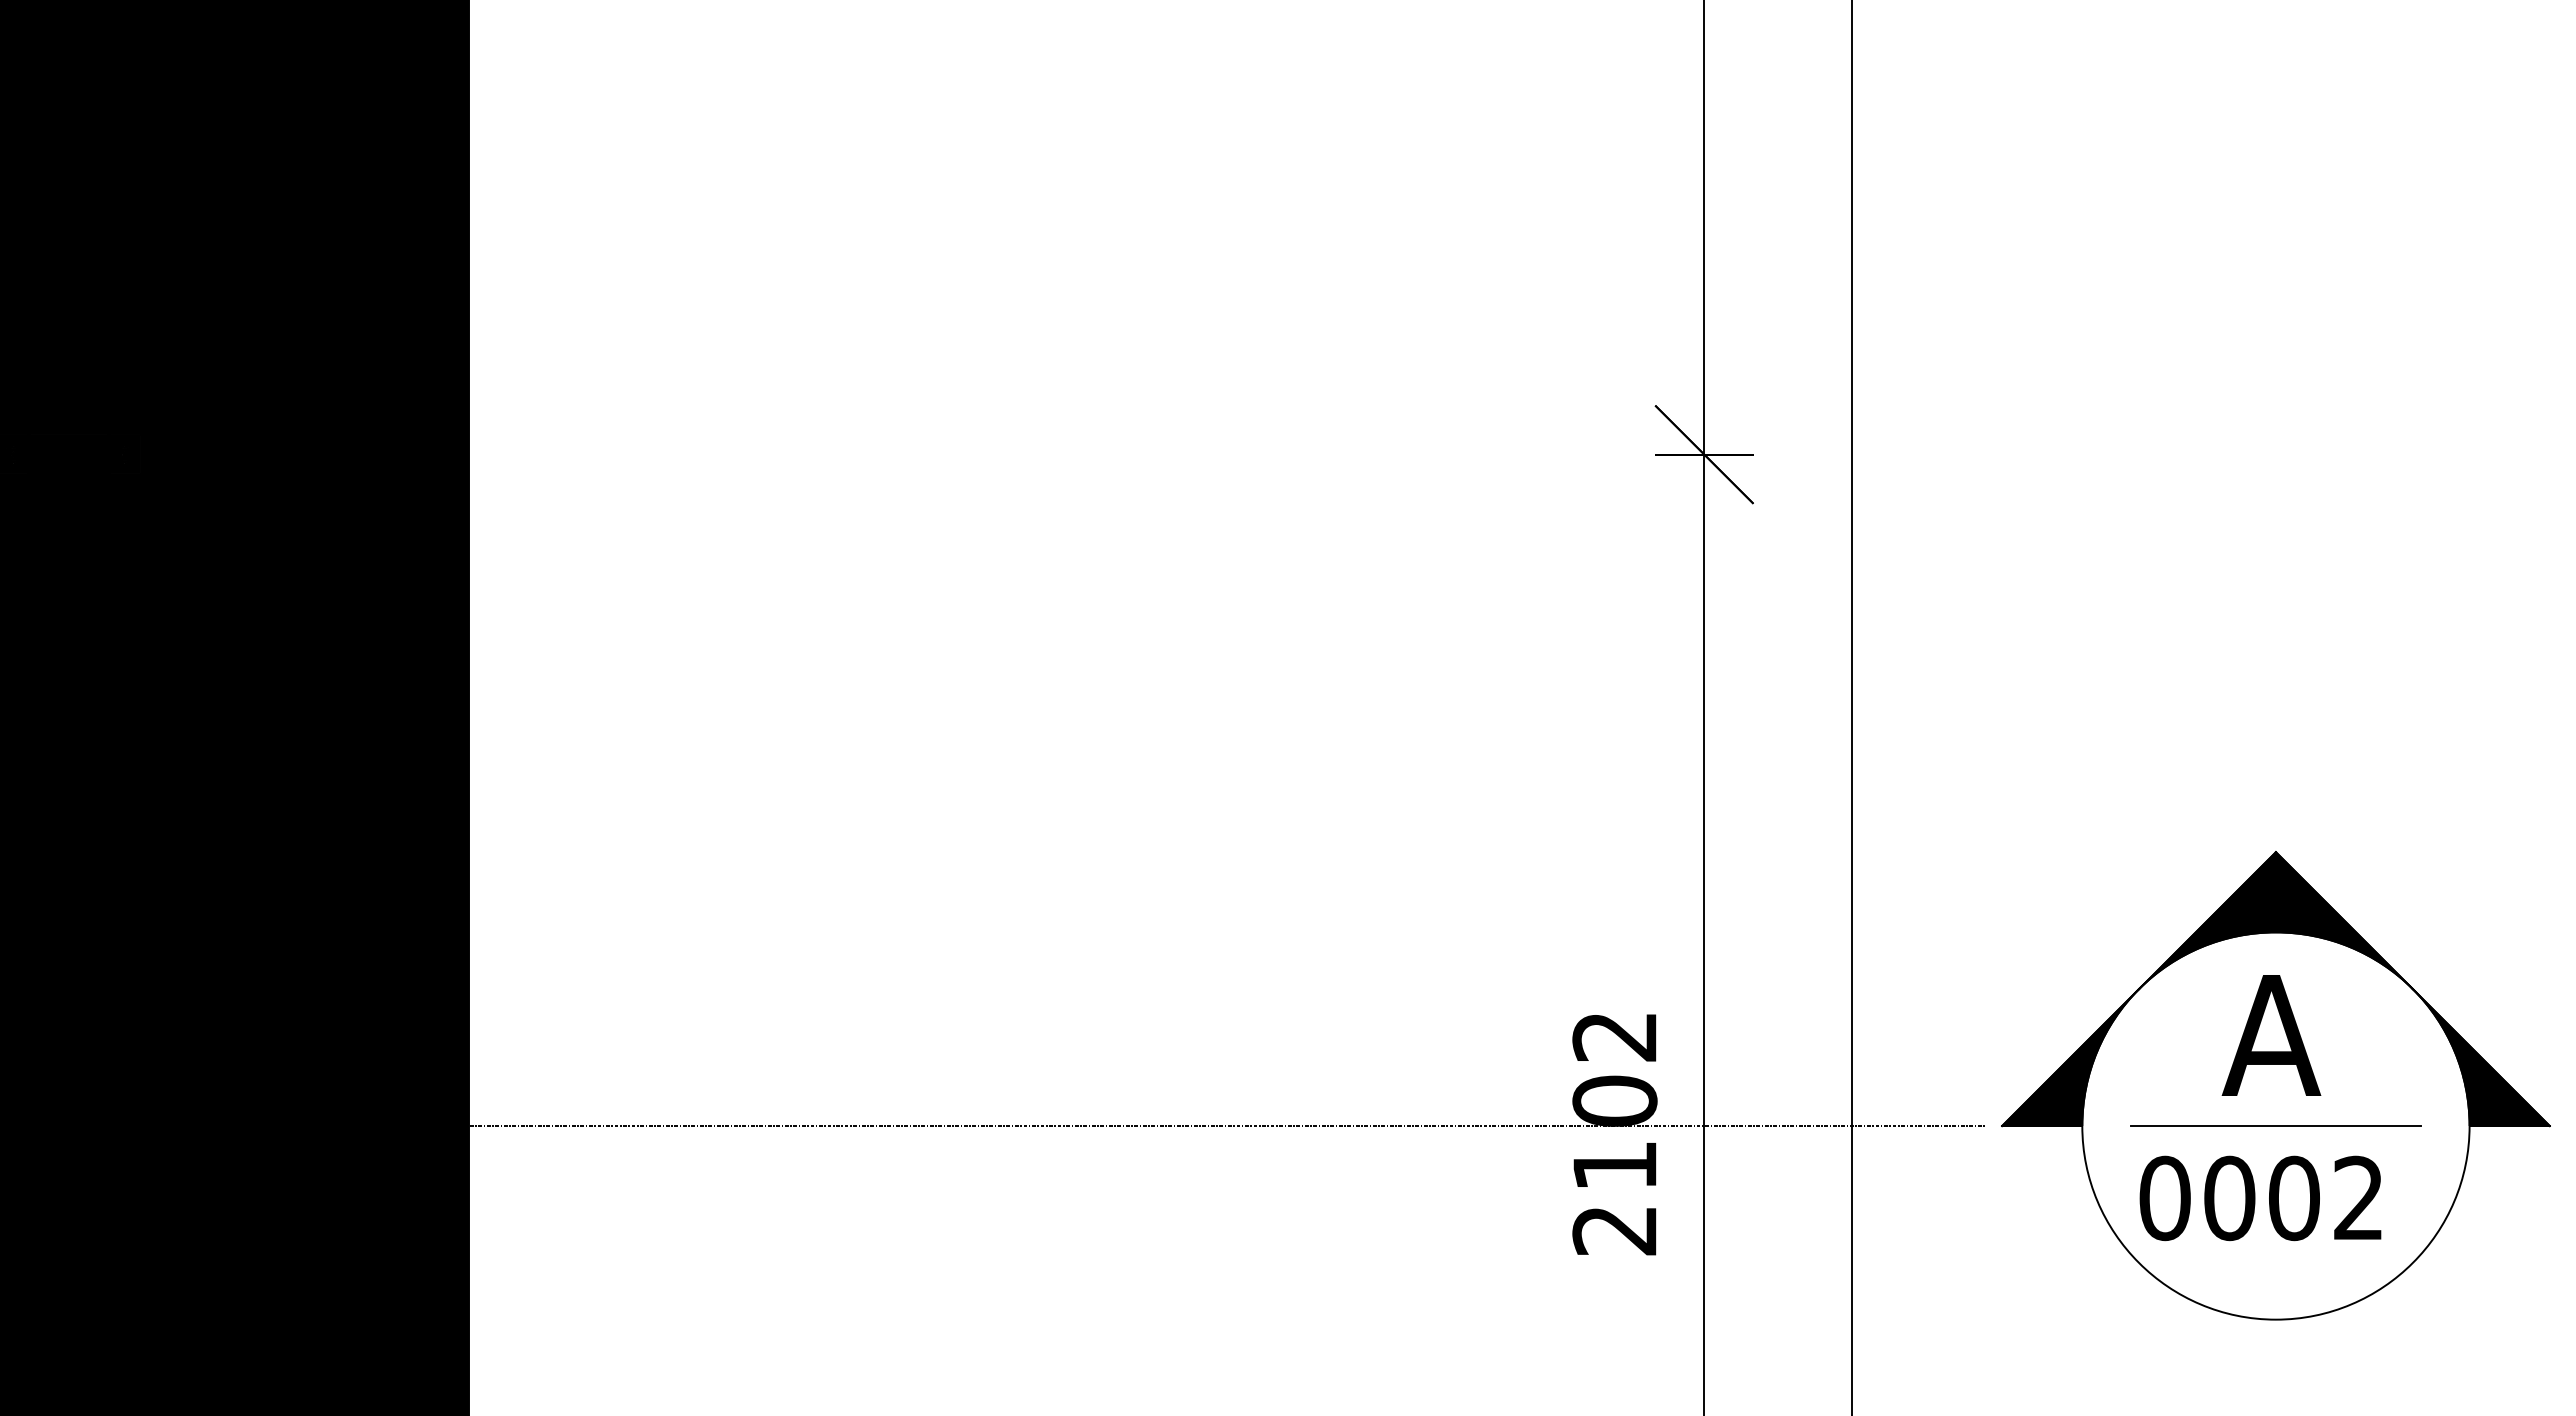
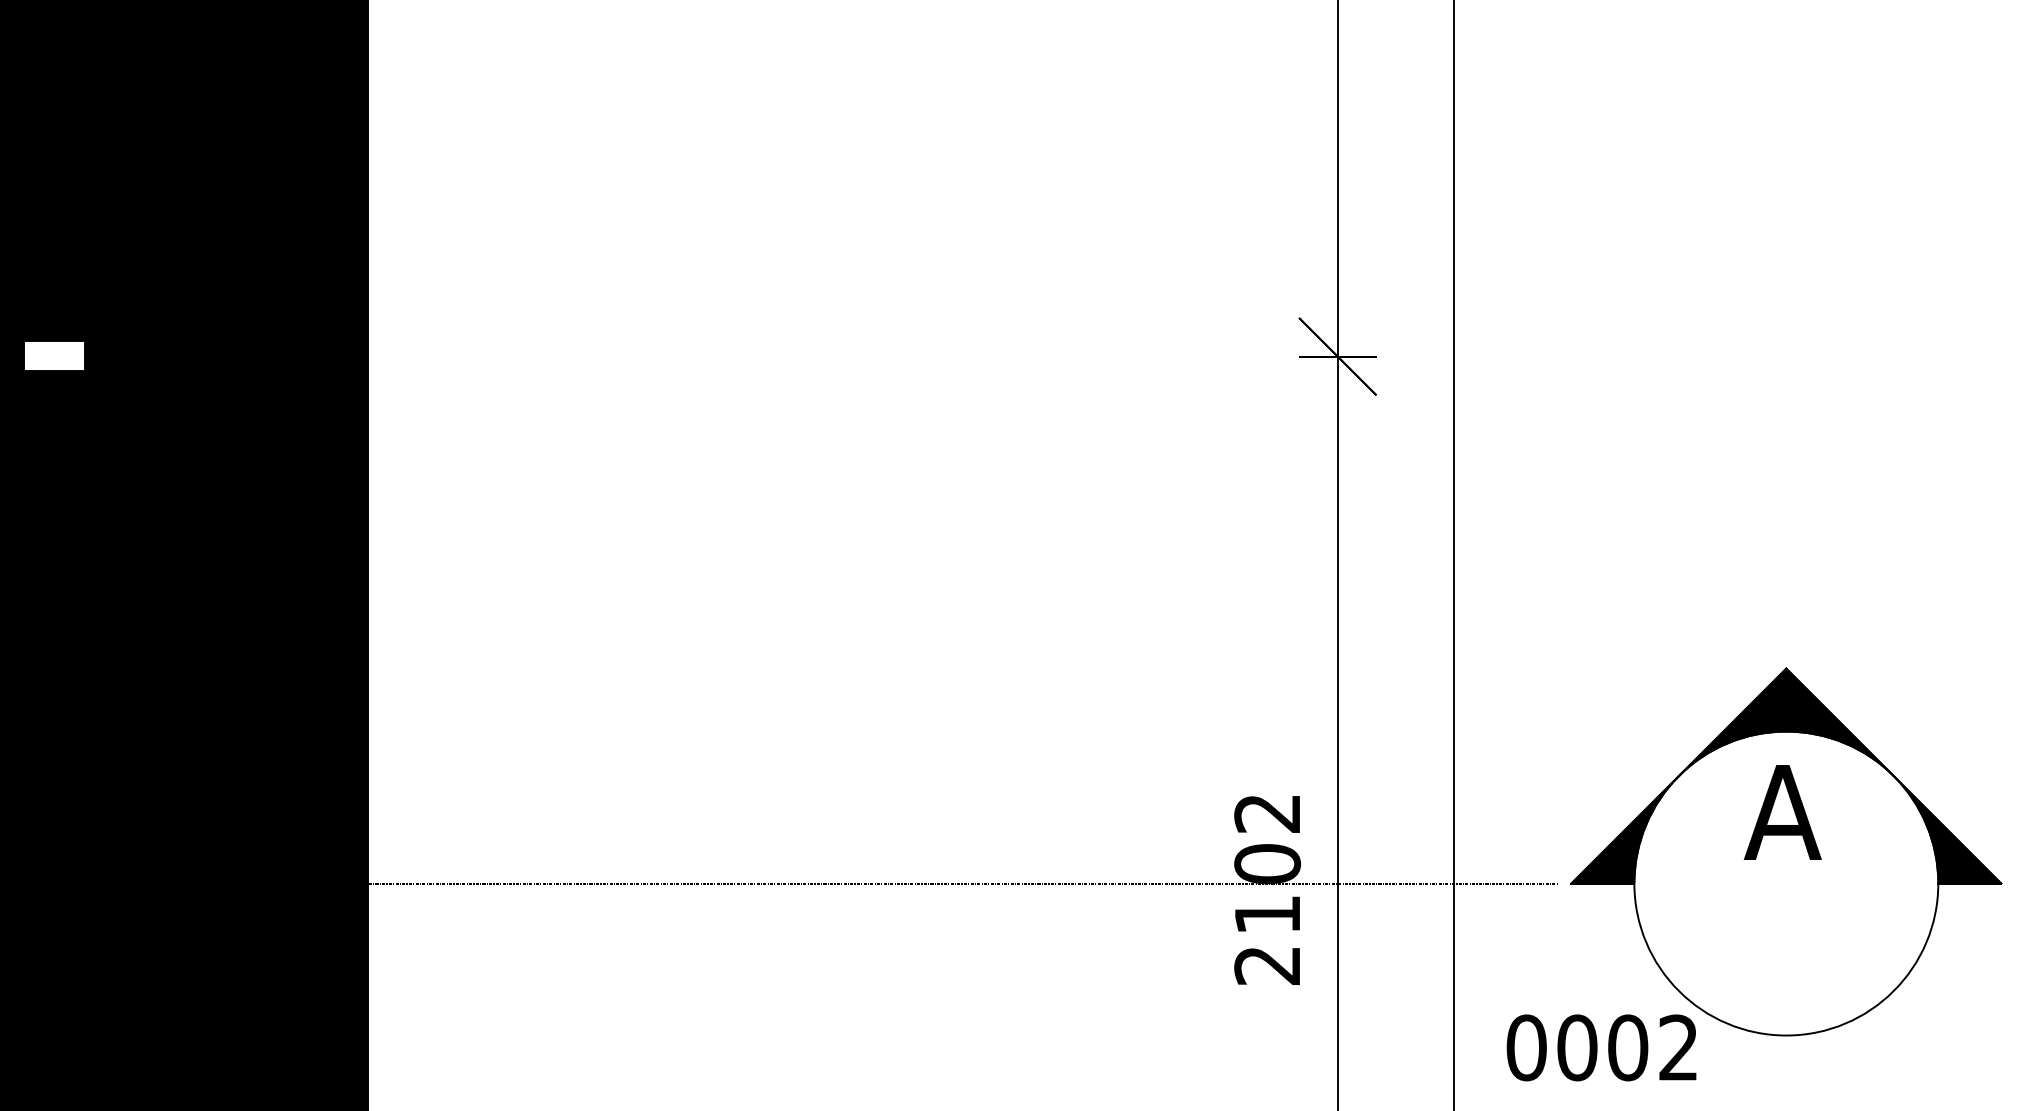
fill: (68, 453) -> (53, 355), removed
line: (2275, 1125) -> (1785, 883), removed
text: (2260, 1198) -> (1601, 1047), moved

